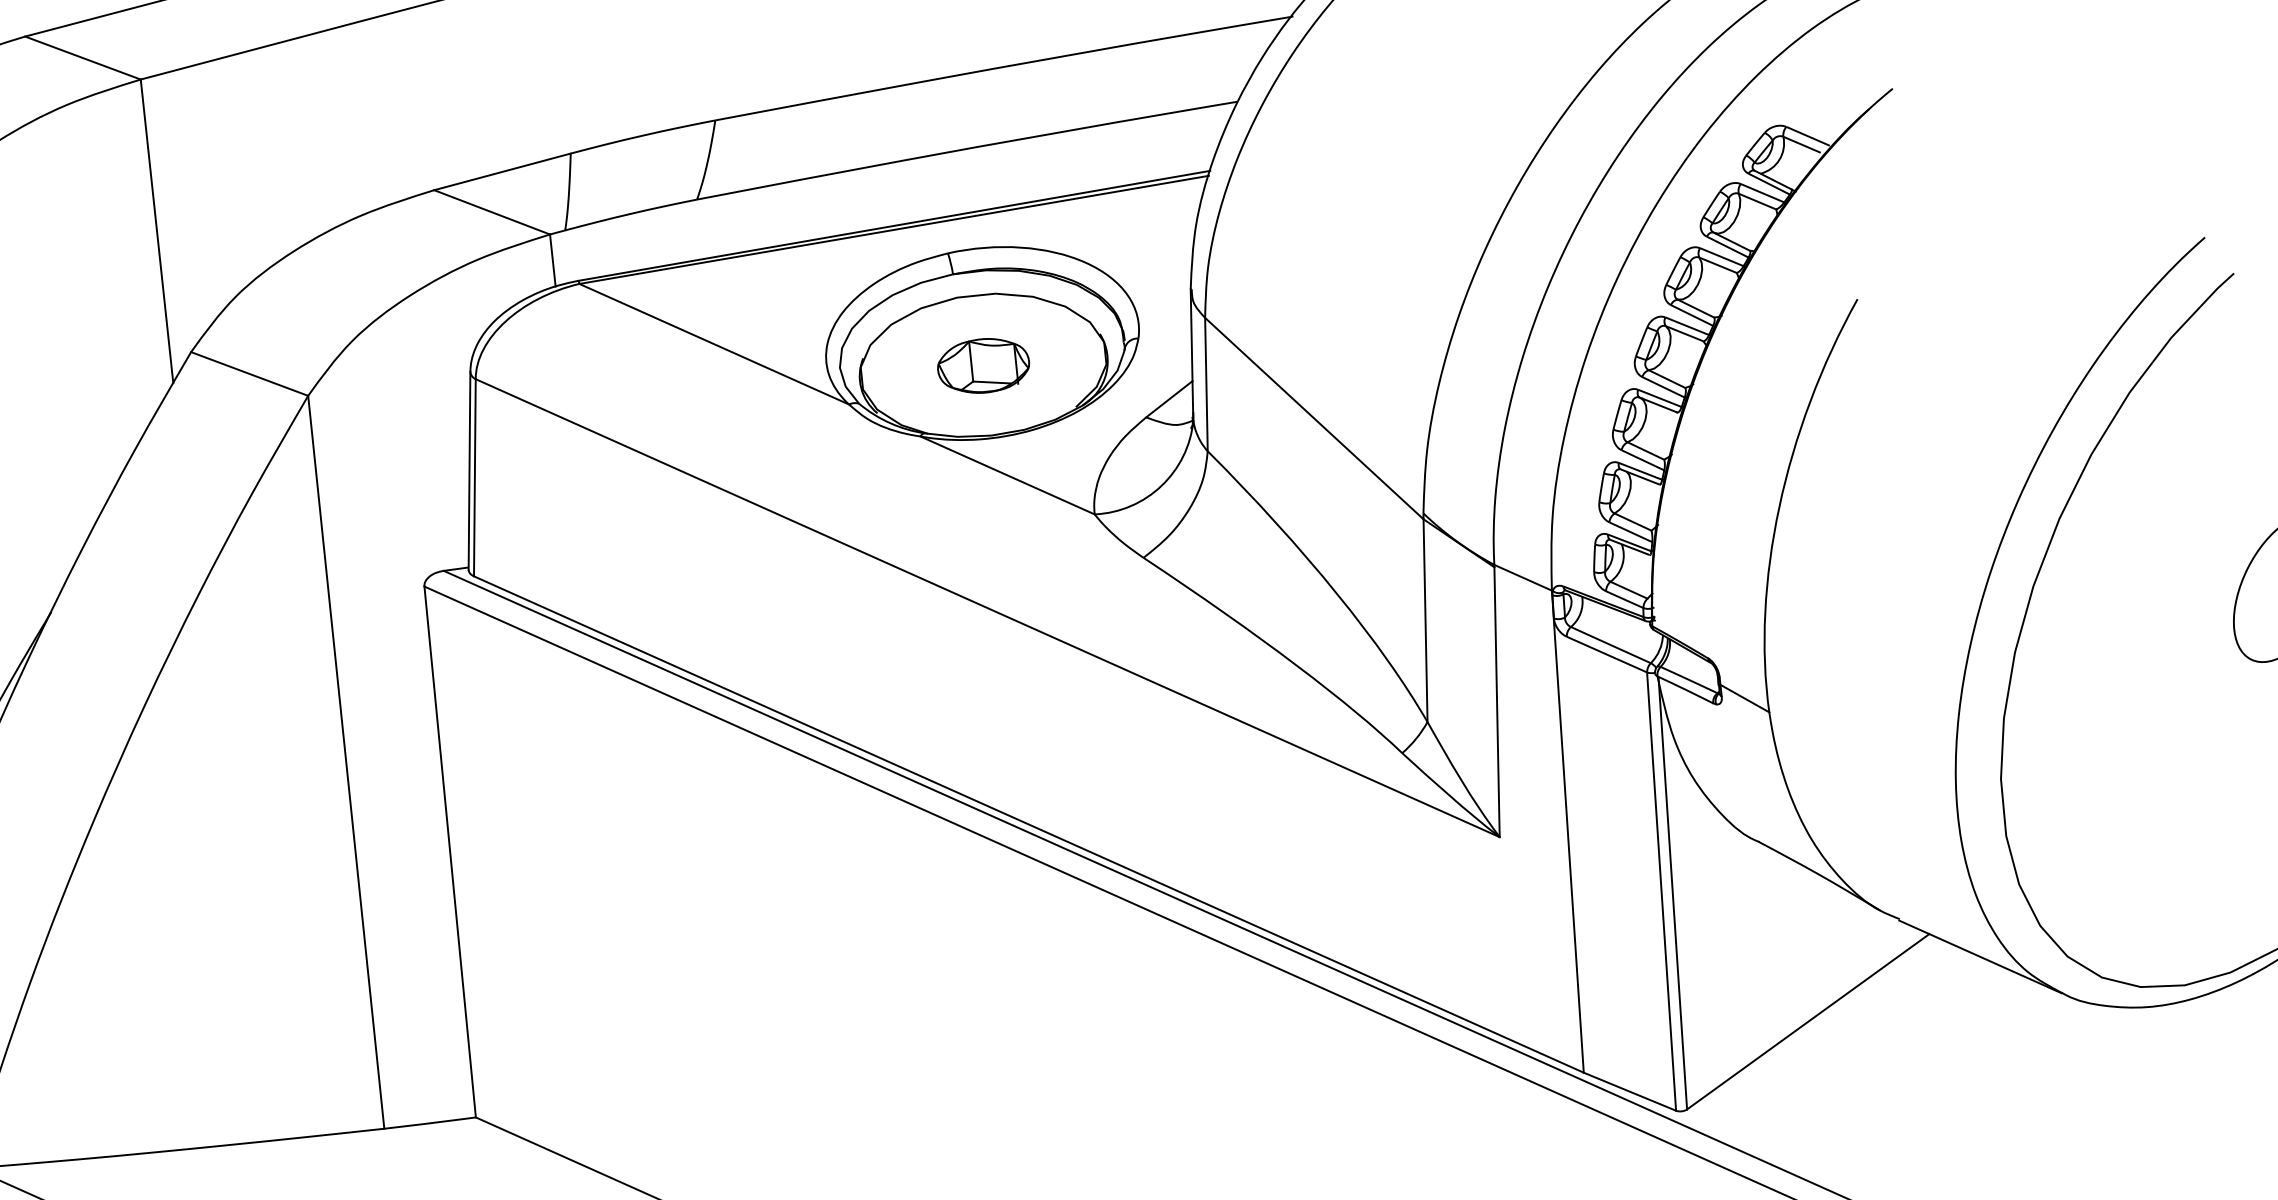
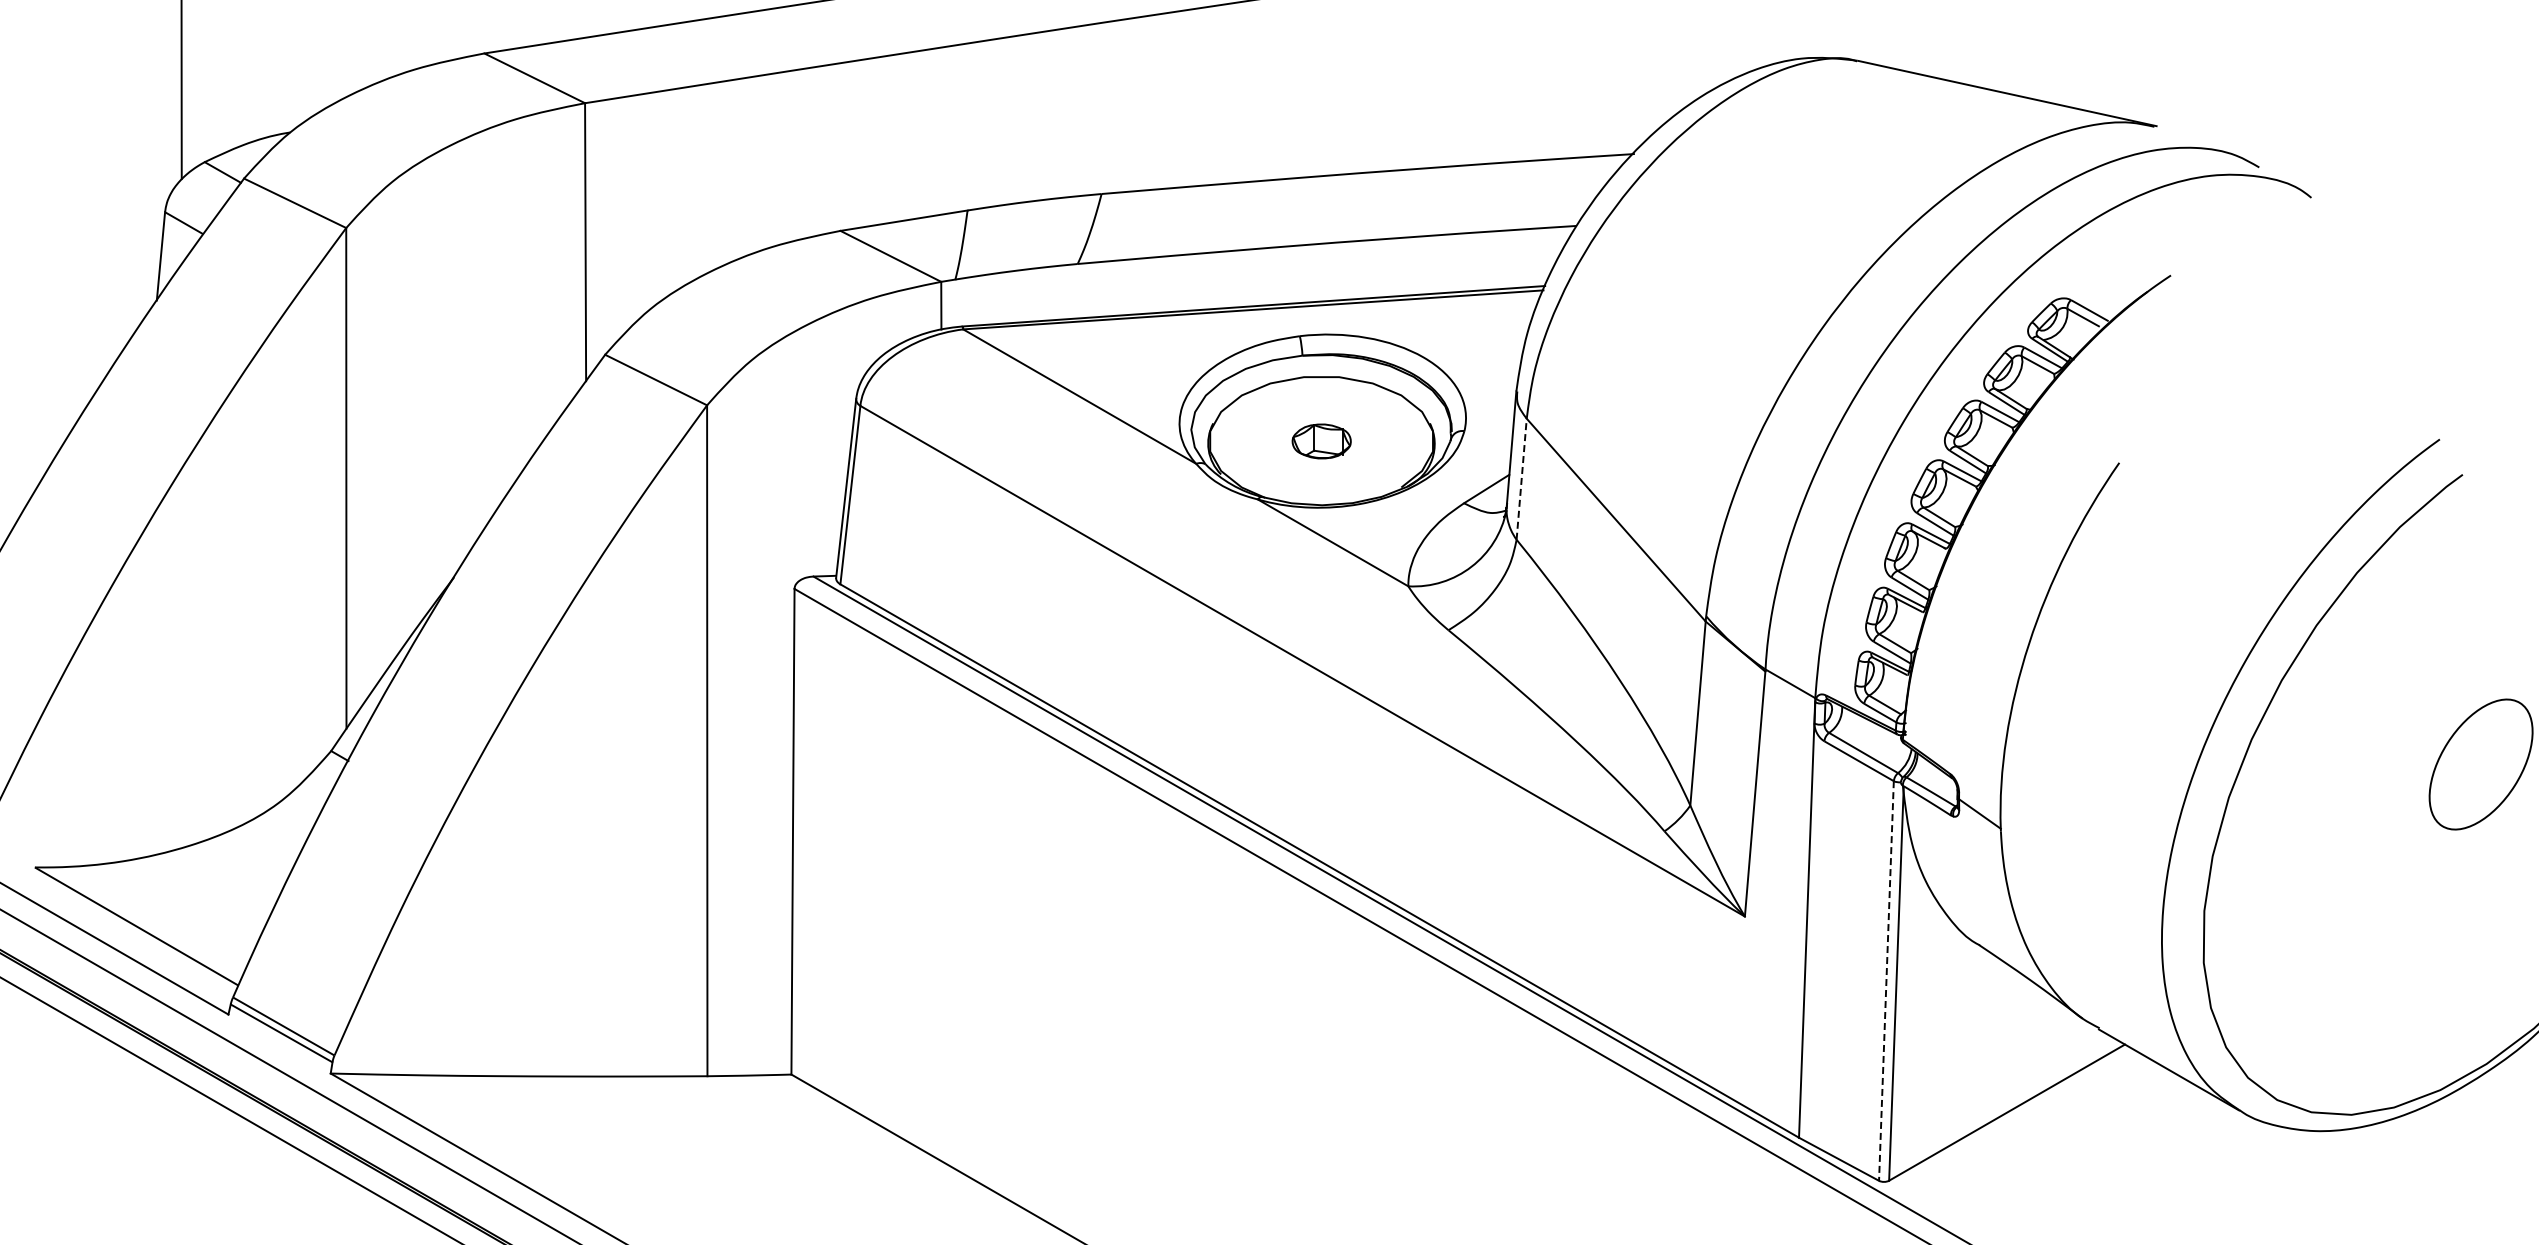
part: (983, 365) -> (1321, 441), size x0.7
line: (1206, 384) -> (1521, 479), solid -> dashed
line: (1661, 891) -> (1886, 980), solid -> dashed

